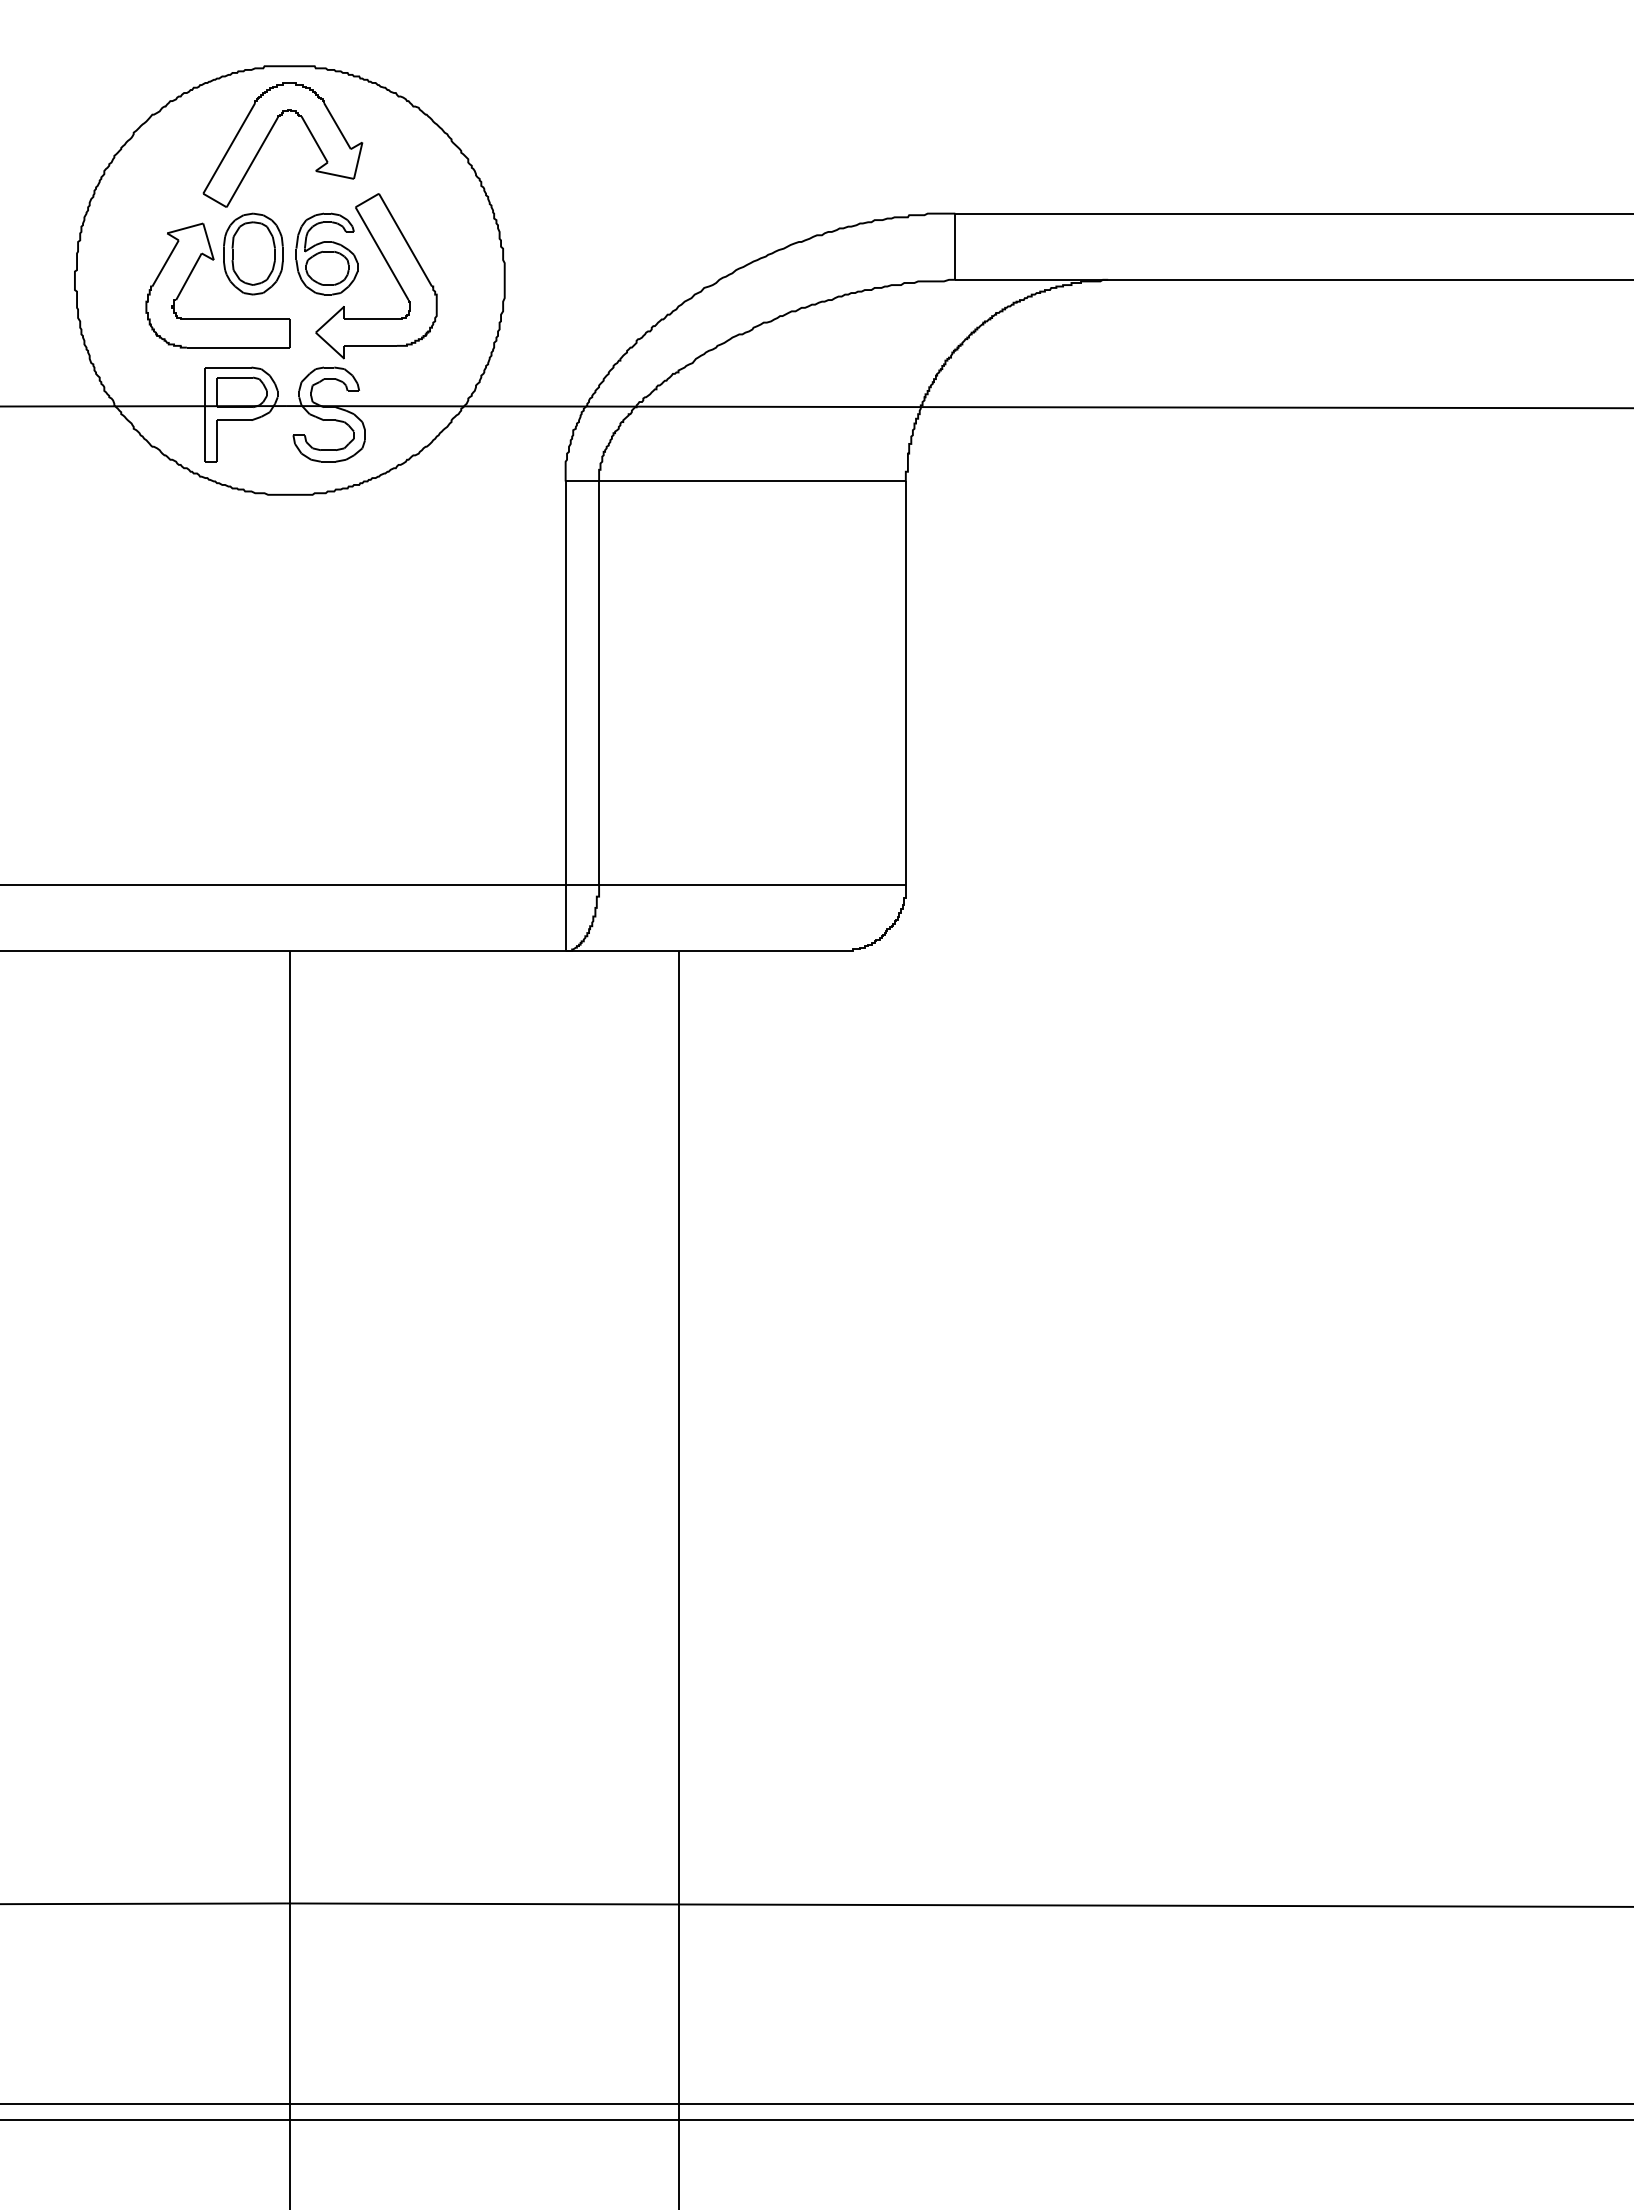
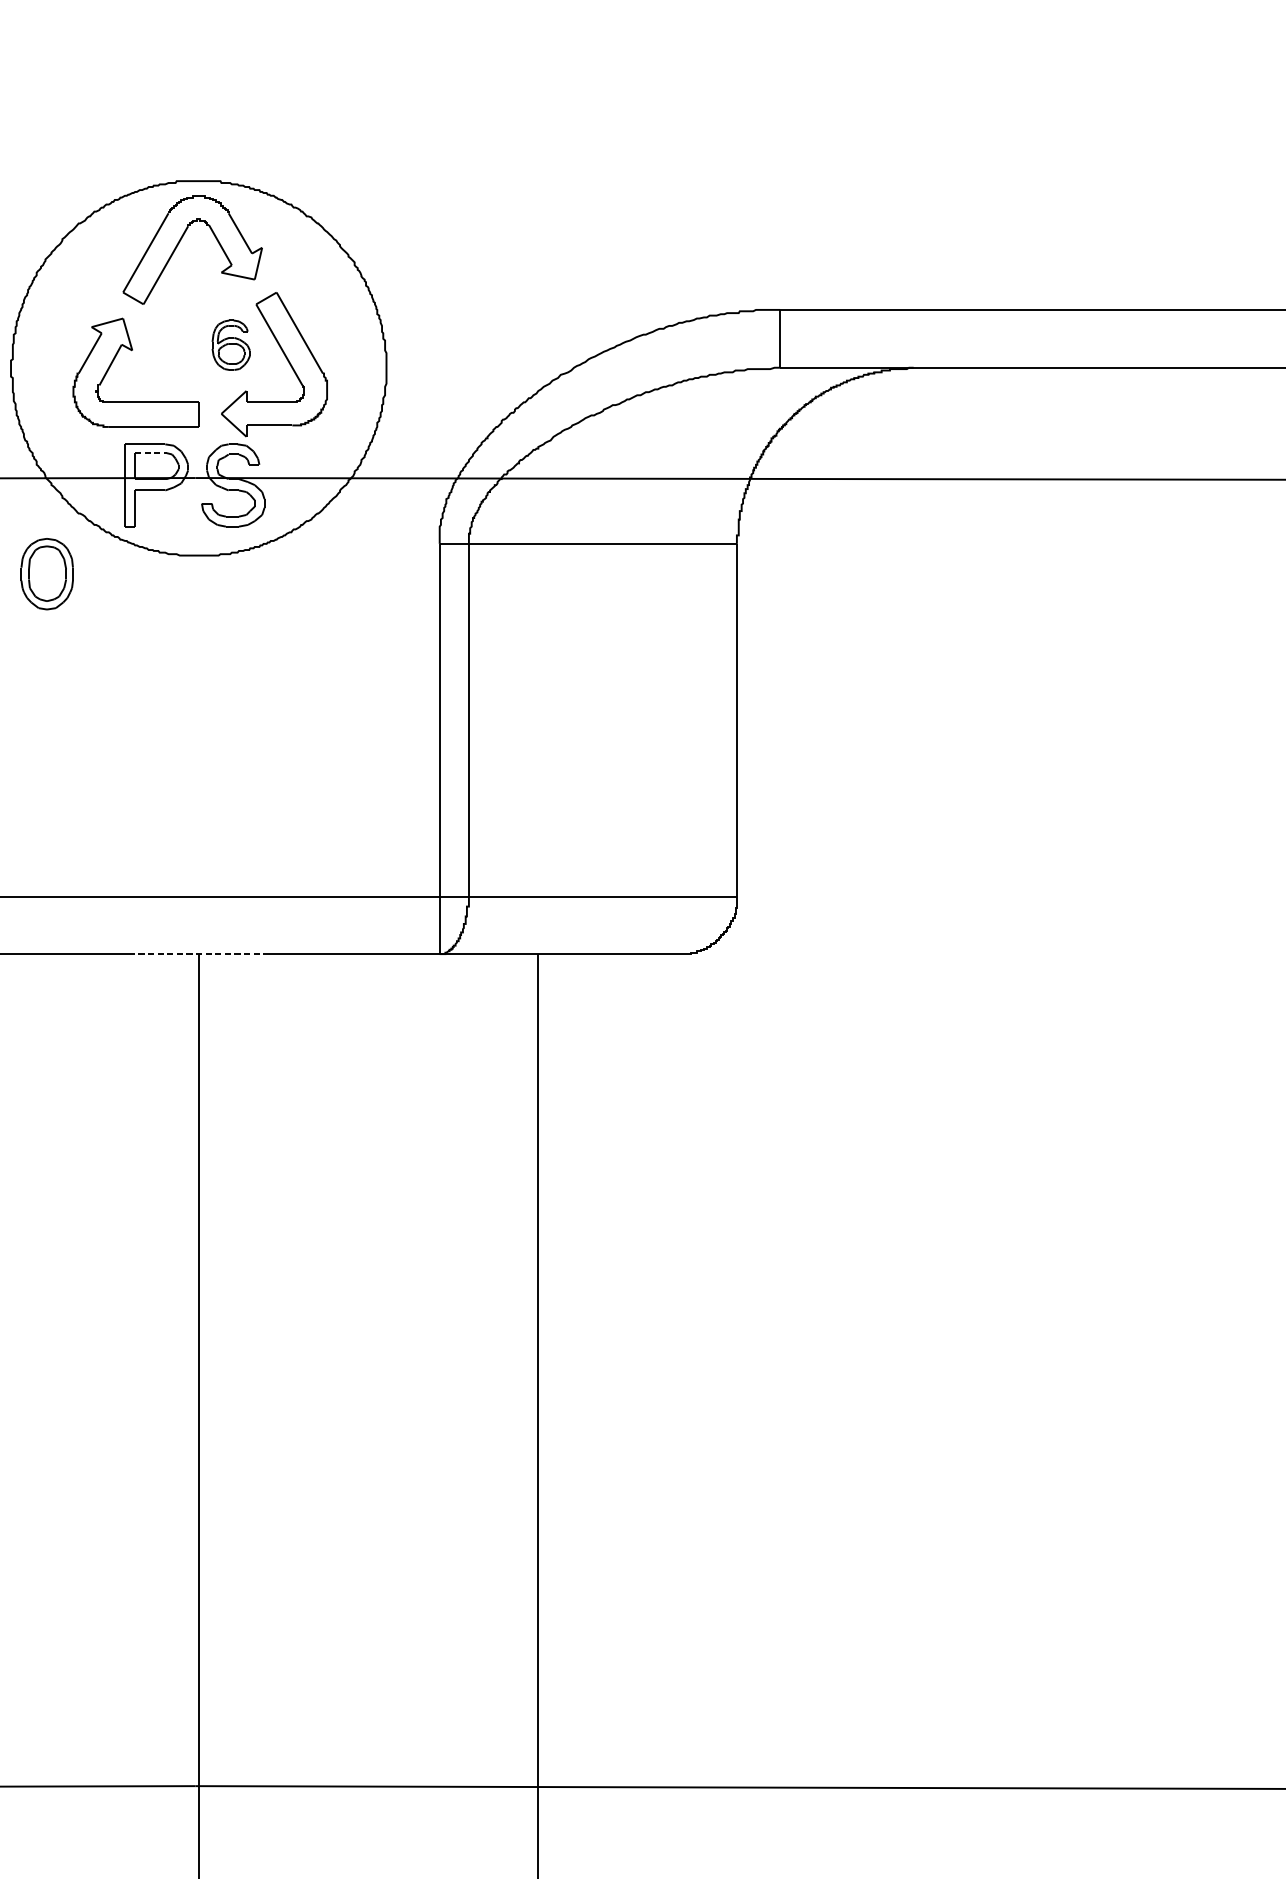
part: (253, 253) -> (47, 573), moved
part: (326, 253) -> (230, 344), size x0.7
line: (235, 377) -> (151, 453), solid -> dashed
line: (289, 951) -> (198, 954), solid -> dashed

